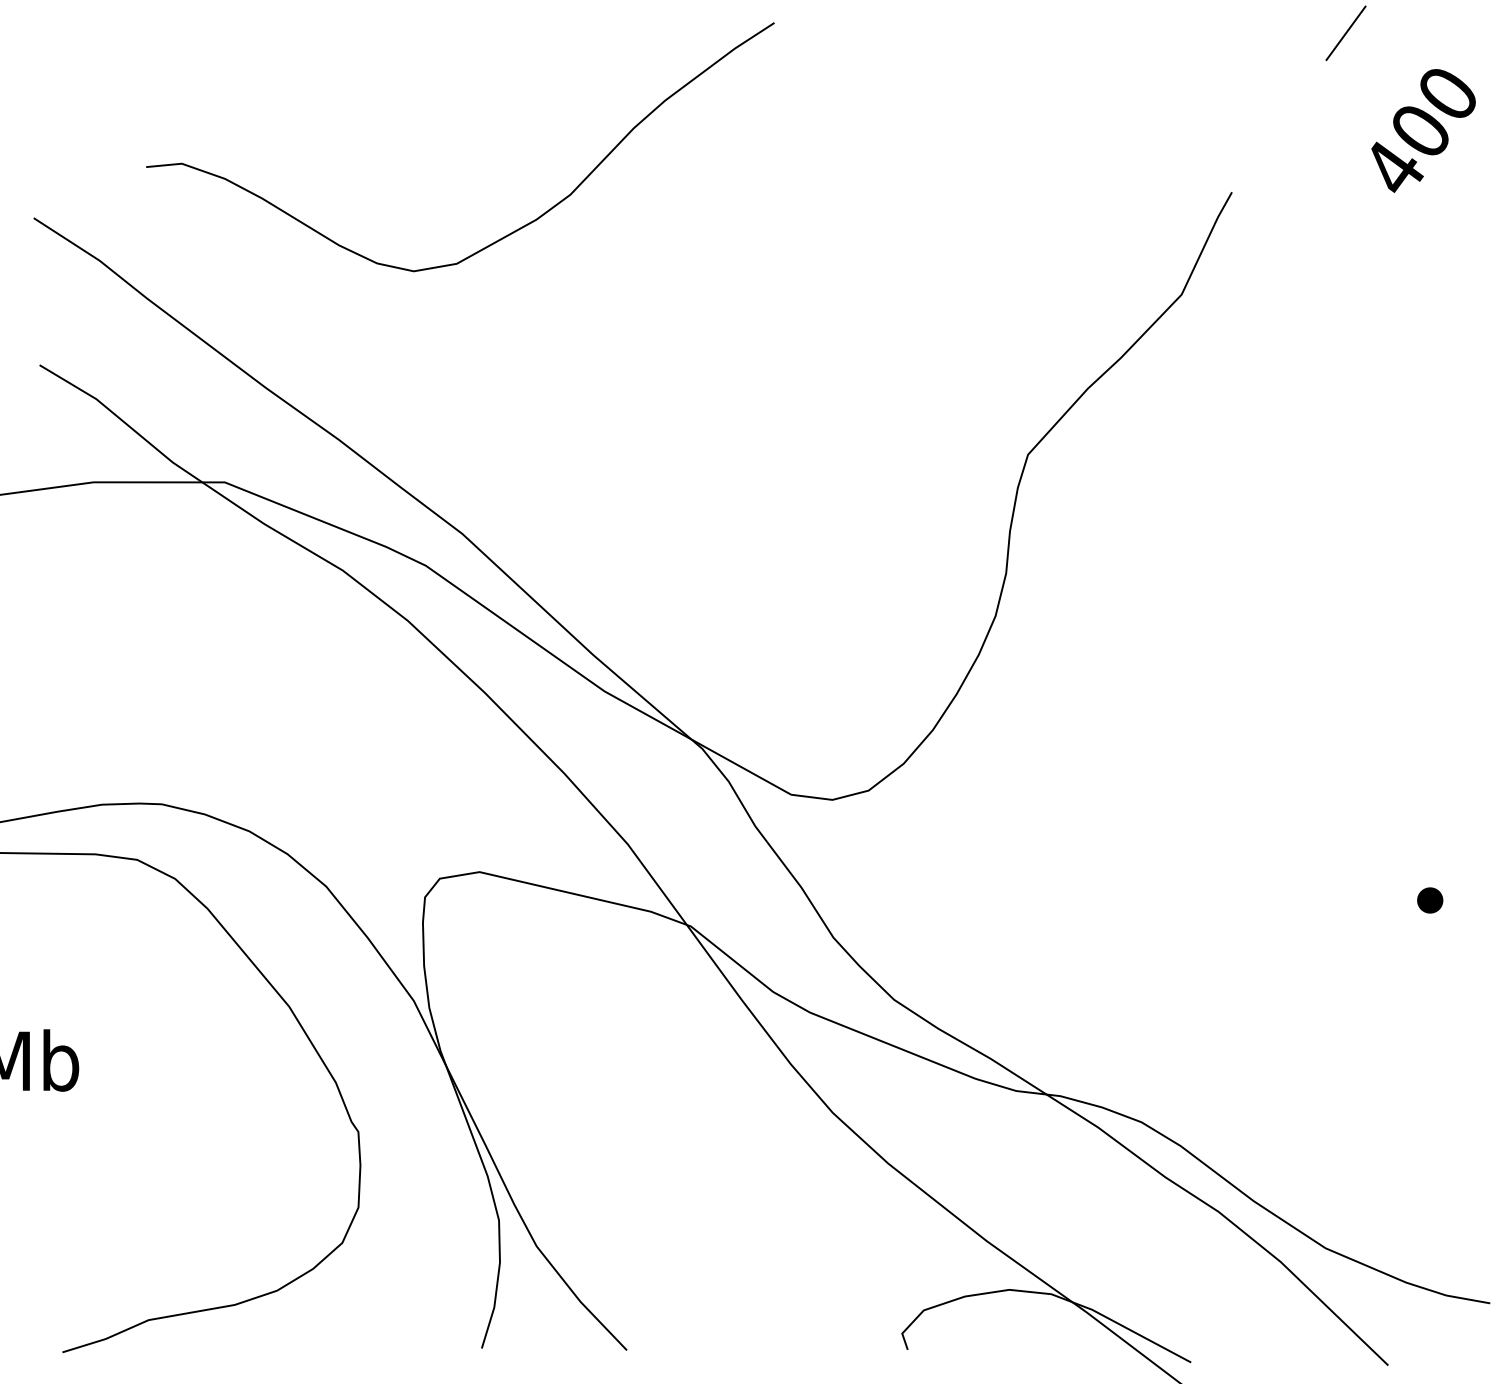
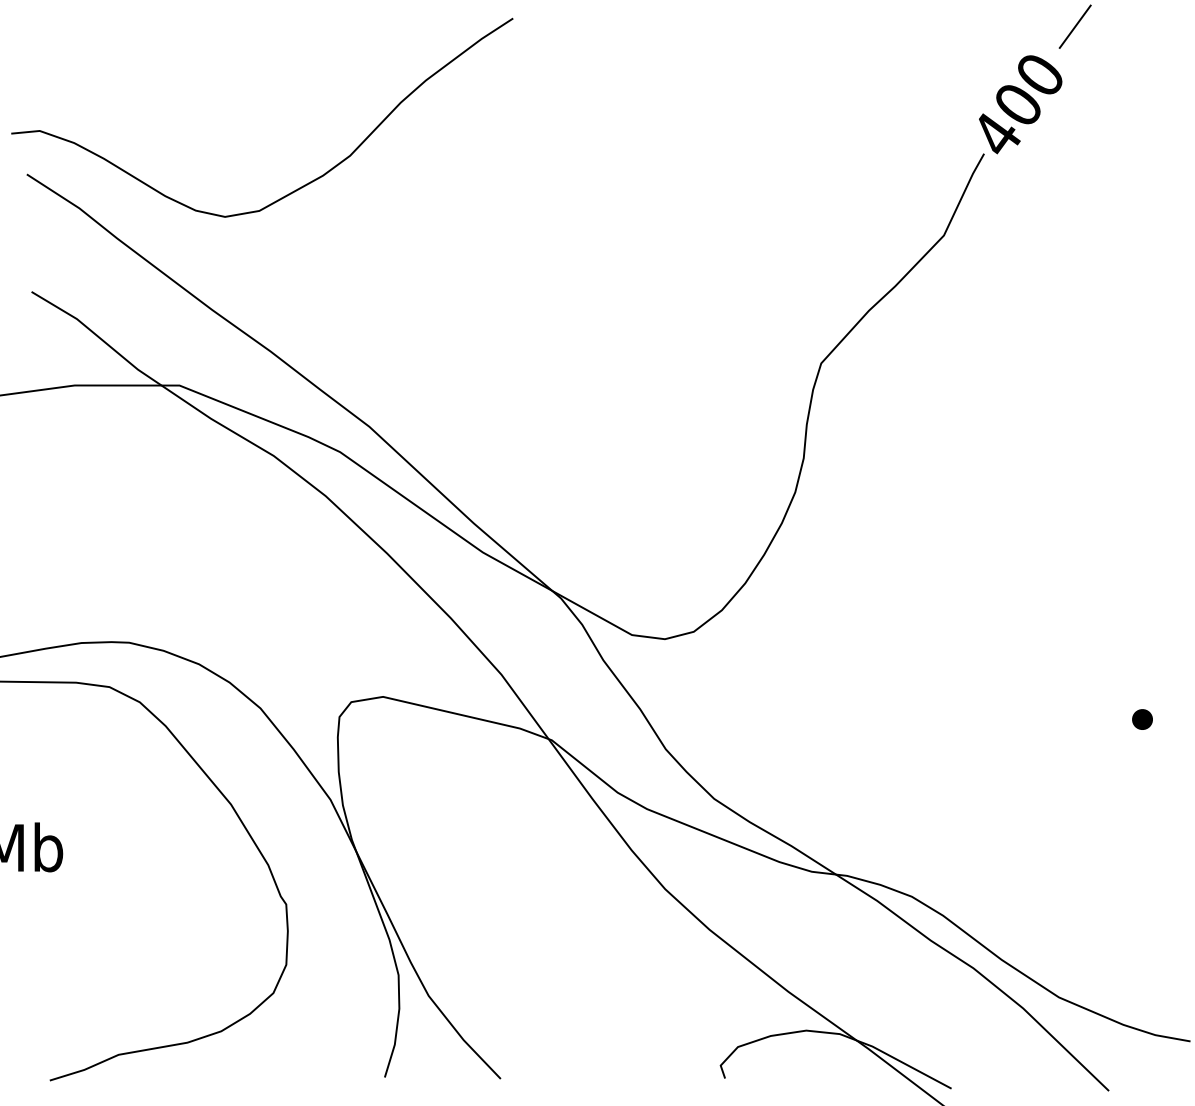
text: (1423, 130) -> (1020, 104), moved
curve: (512, 231) -> (303, 185), moved

